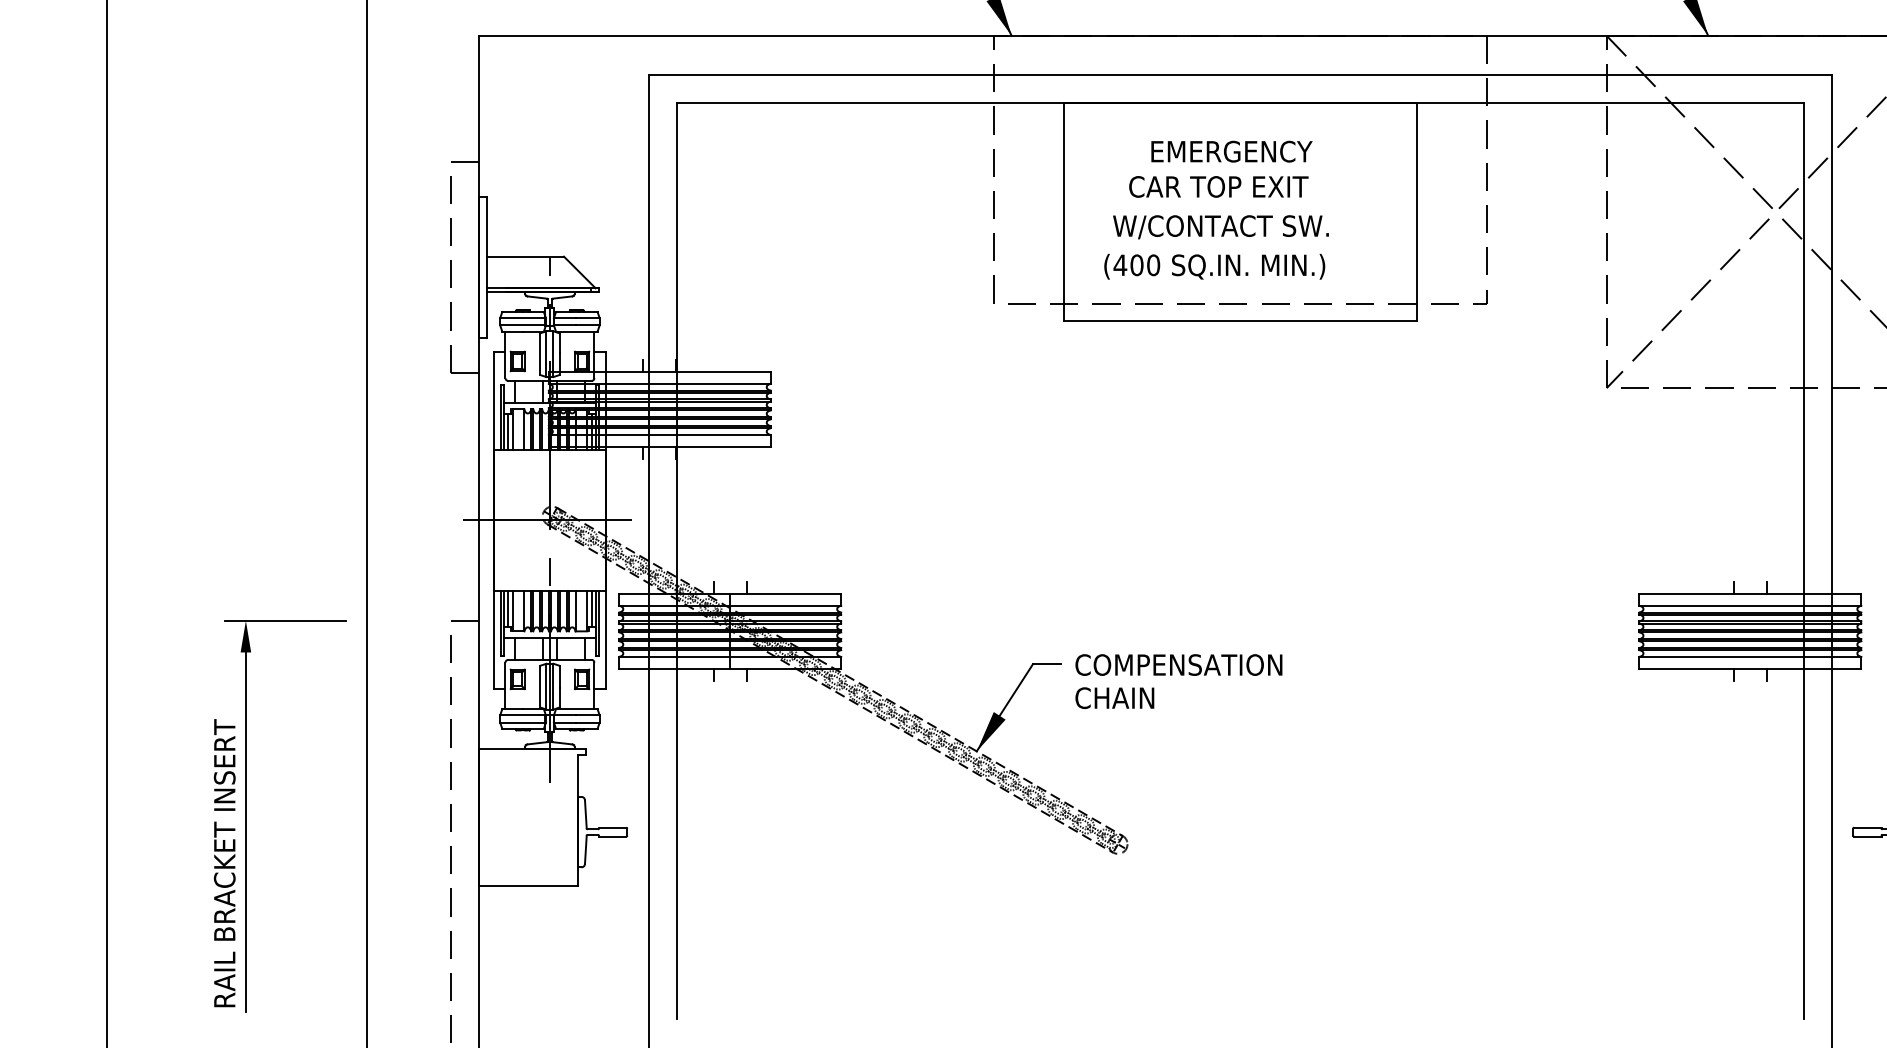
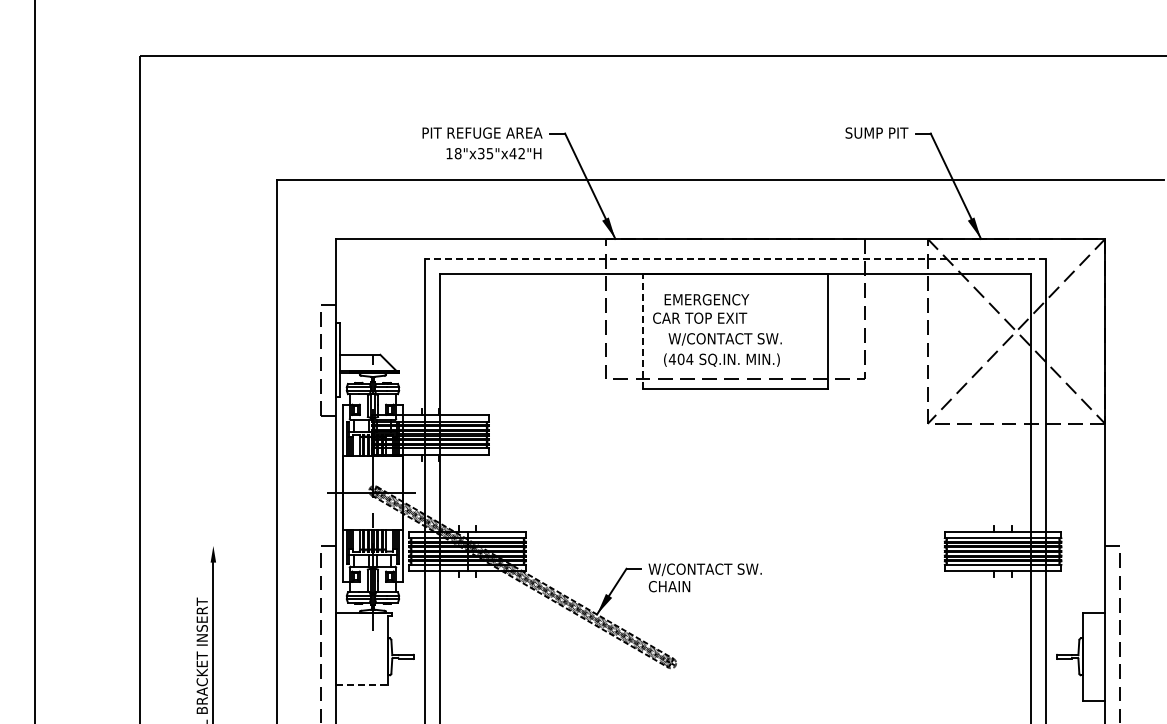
line: (1240, 75) -> (735, 259), solid -> dashed
text: (1221, 168) -> (701, 308), moved
line: (1063, 210) -> (642, 330), solid -> dashed
text: (1152, 263) -> (689, 358), (400 -> (404
line: (284, 619) -> (233, 545), removed
text: (1181, 665) -> (704, 569), COMPENSATION -> W/CONTACT SW.
line: (528, 884) -> (361, 684), solid -> dashed

